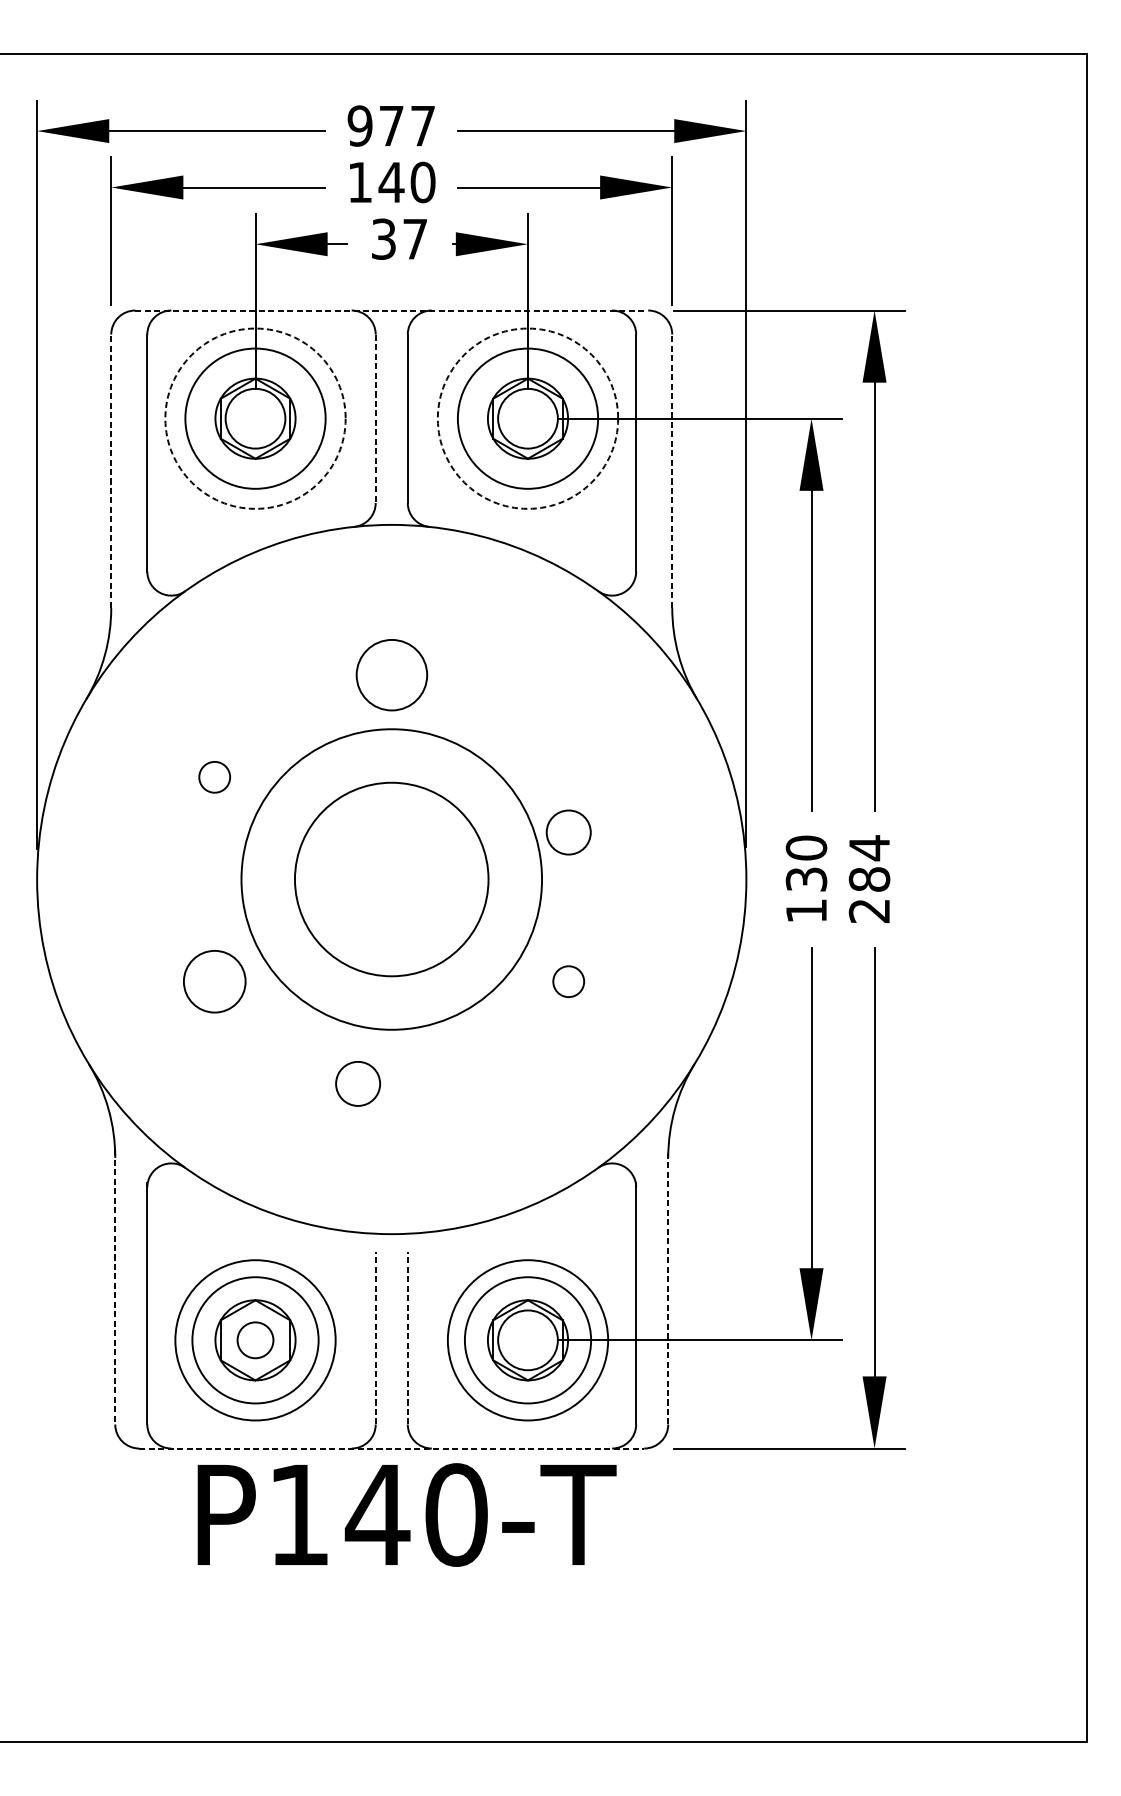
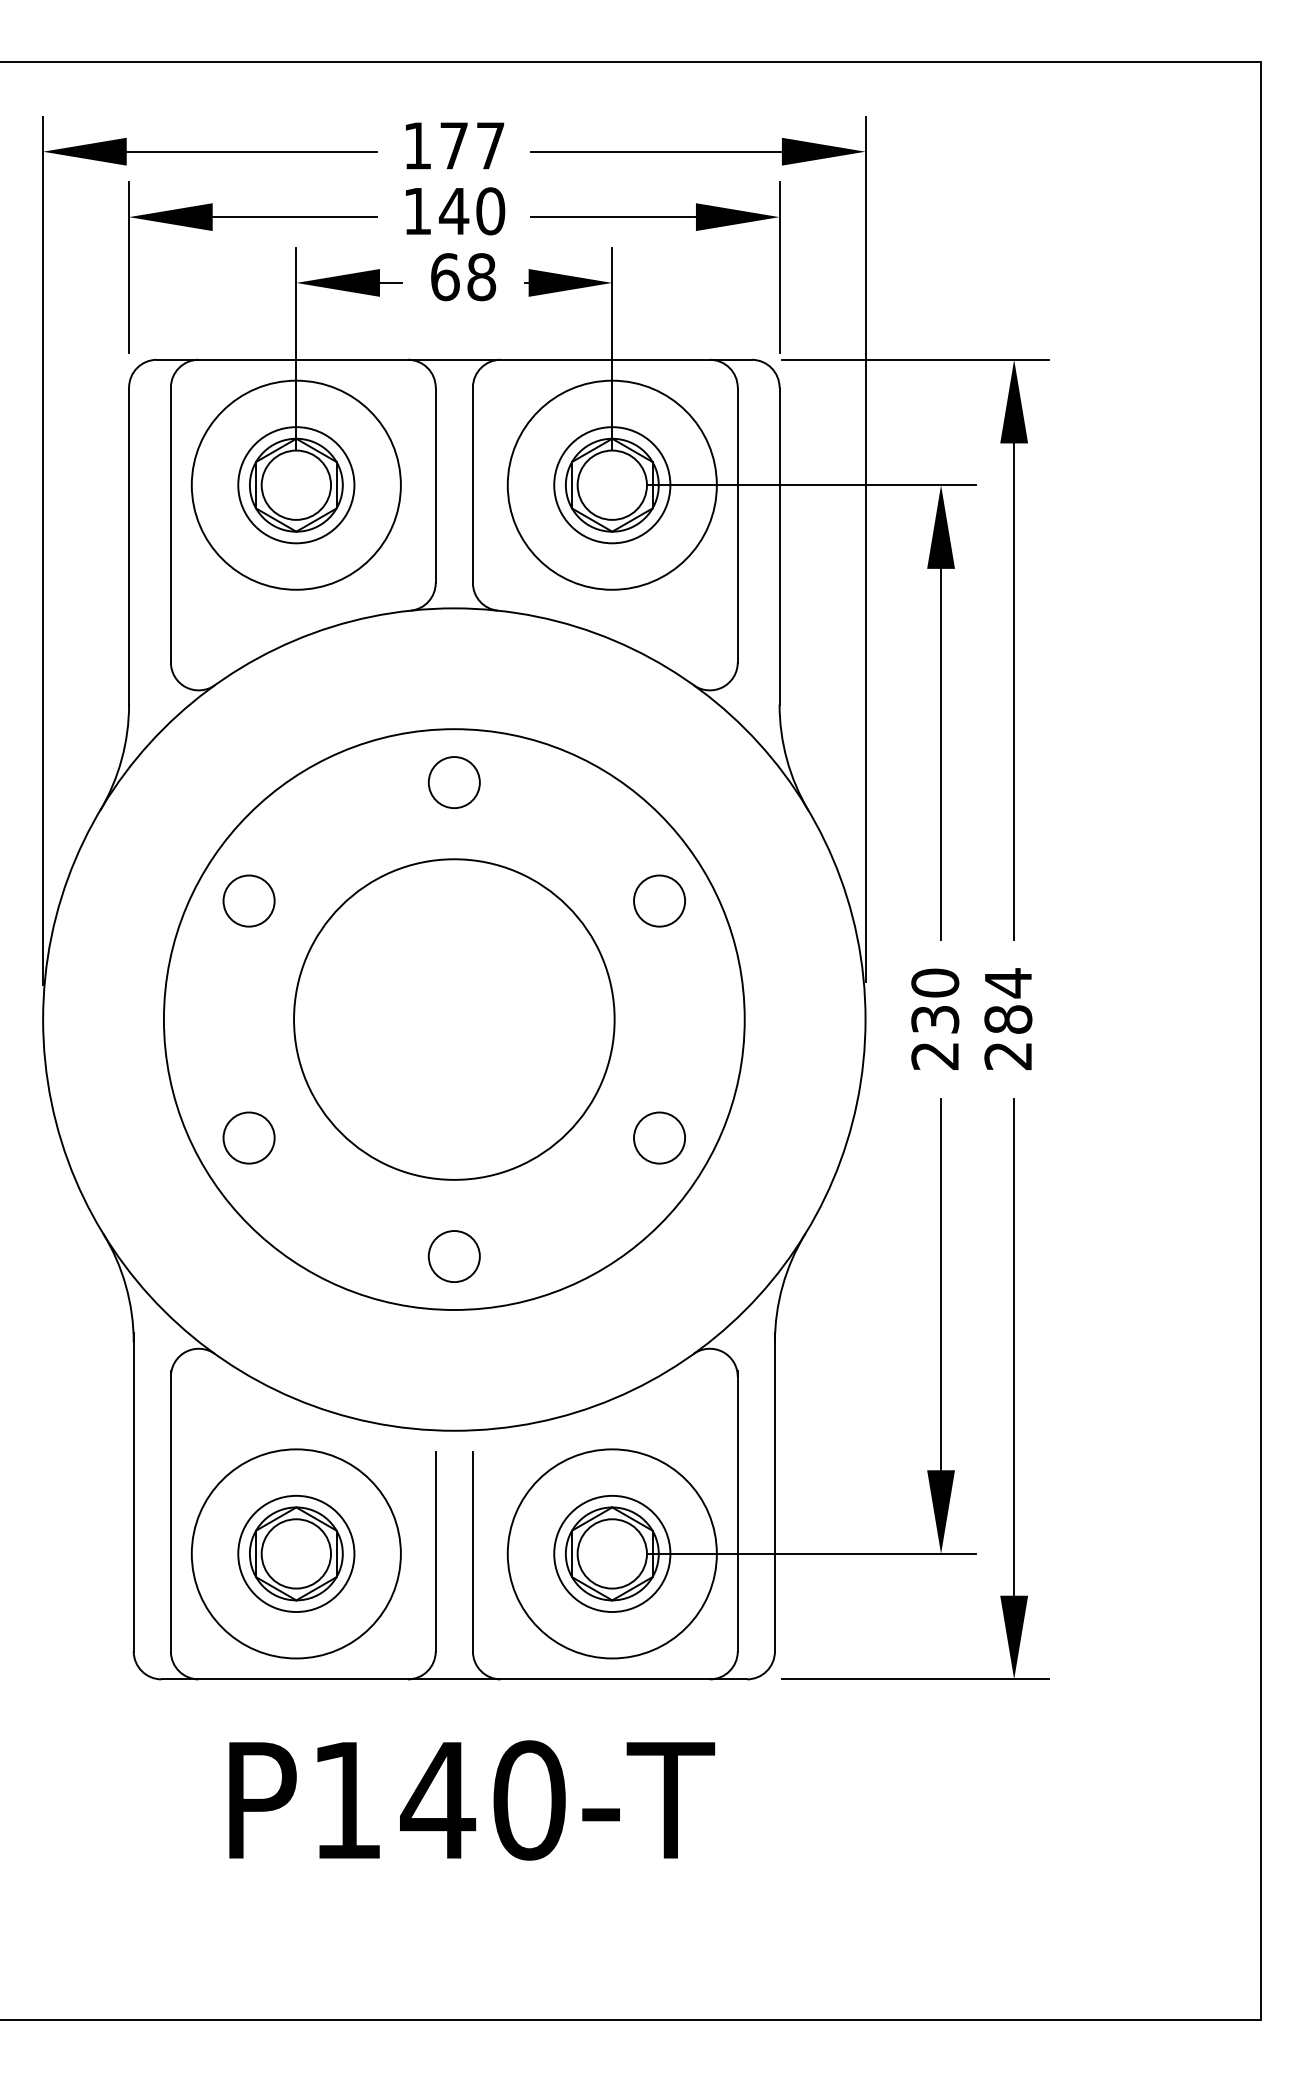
text: (359, 125) -> (417, 145), 977 -> 177
text: (399, 239) -> (463, 277), 37 -> 68
line: (391, 310) -> (454, 359), dashed -> solid
circle: (254, 418) -> (295, 484), dashed -> solid
circle: (255, 418) -> (296, 485), size x0.71
line: (375, 418) -> (435, 485), dashed -> solid
circle: (527, 418) -> (611, 484), dashed -> solid
circle: (528, 418) -> (612, 485), size x0.71
line: (111, 470) -> (129, 545), dashed -> solid
line: (672, 470) -> (779, 545), dashed -> solid
circle: (391, 675) -> (453, 782), size x0.62
circle: (214, 776) -> (248, 900), size x1.43
circle: (568, 832) -> (659, 900), moved
circle: (391, 879) -> (453, 1019), size x1.67
circle: (391, 879) -> (454, 1019), size x1.43
text: (805, 911) -> (934, 1056), 130 -> 230
circle: (214, 981) -> (248, 1137), size x0.71
circle: (568, 981) -> (659, 1137), size x1.43
circle: (357, 1083) -> (453, 1256), moved
line: (667, 1286) -> (774, 1491), dashed -> solid
line: (115, 1287) -> (133, 1492), dashed -> solid
line: (375, 1338) -> (435, 1551), dashed -> solid
line: (407, 1338) -> (472, 1551), dashed -> solid
circle: (254, 1339) -> (295, 1553), size x1.43
circle: (255, 1339) -> (296, 1553), size x0.62
circle: (255, 1339) -> (296, 1553), size x1.67
circle: (527, 1339) -> (611, 1553), size x1.43
circle: (528, 1339) -> (612, 1553), size x0.62
line: (391, 1448) -> (454, 1679), dashed -> solid
text: (407, 1515) -> (472, 1800), moved

